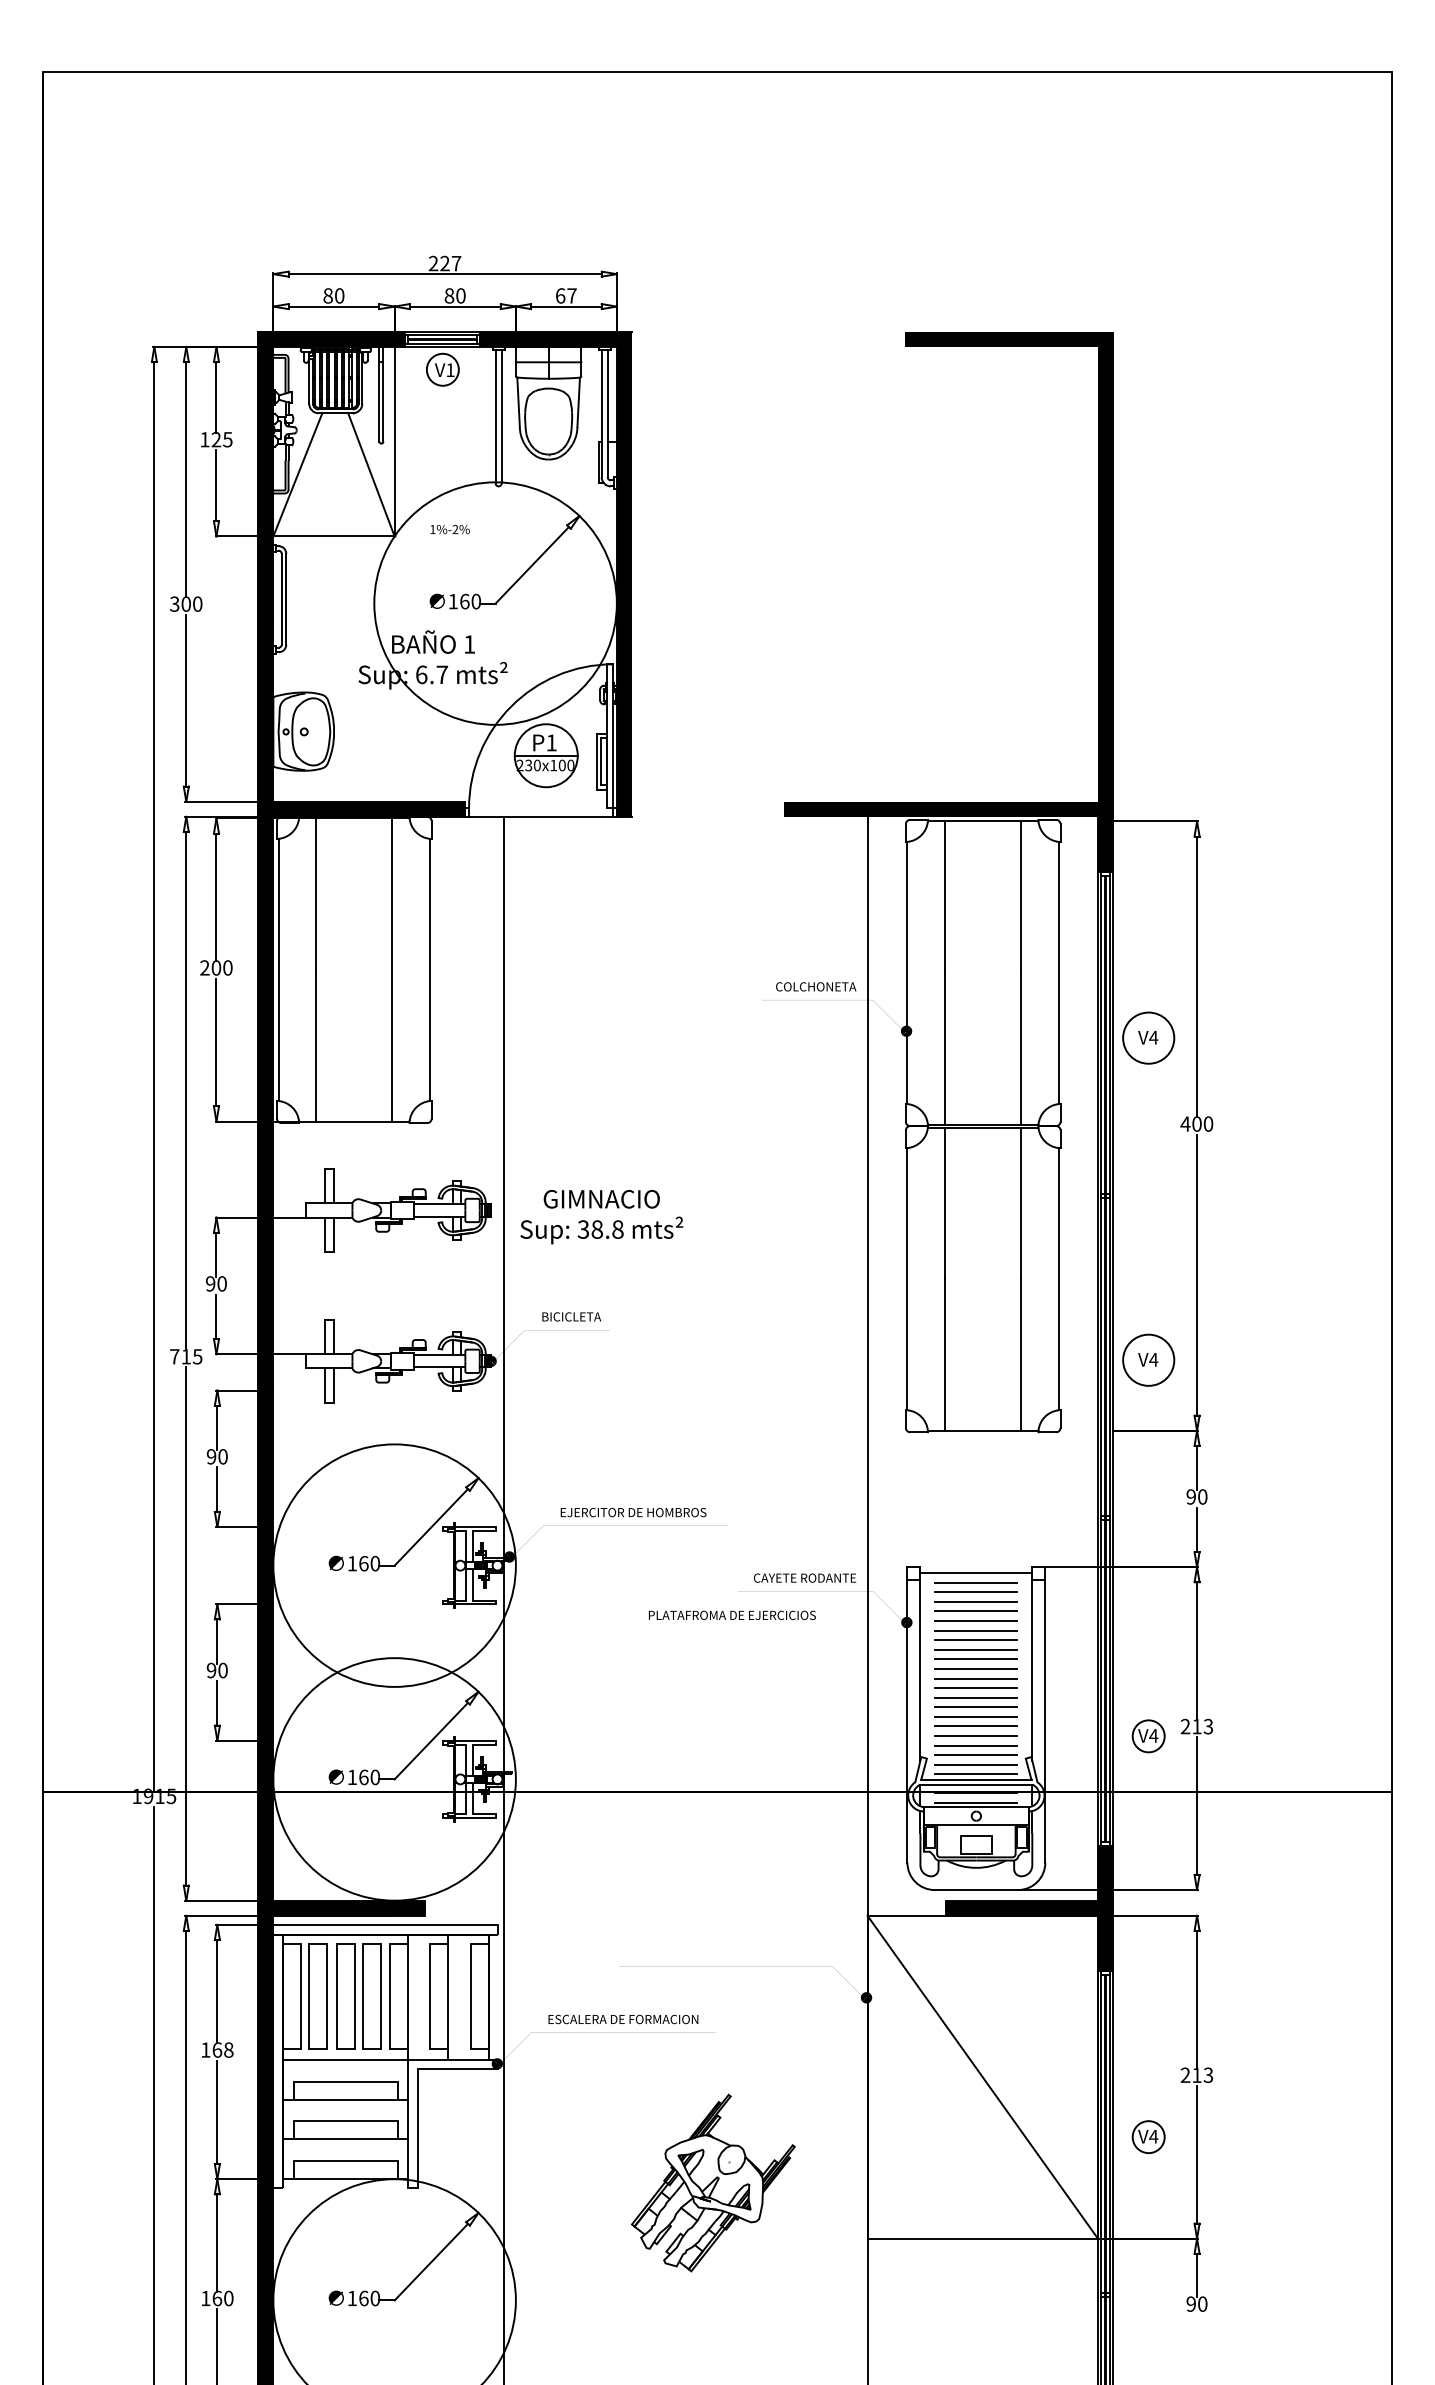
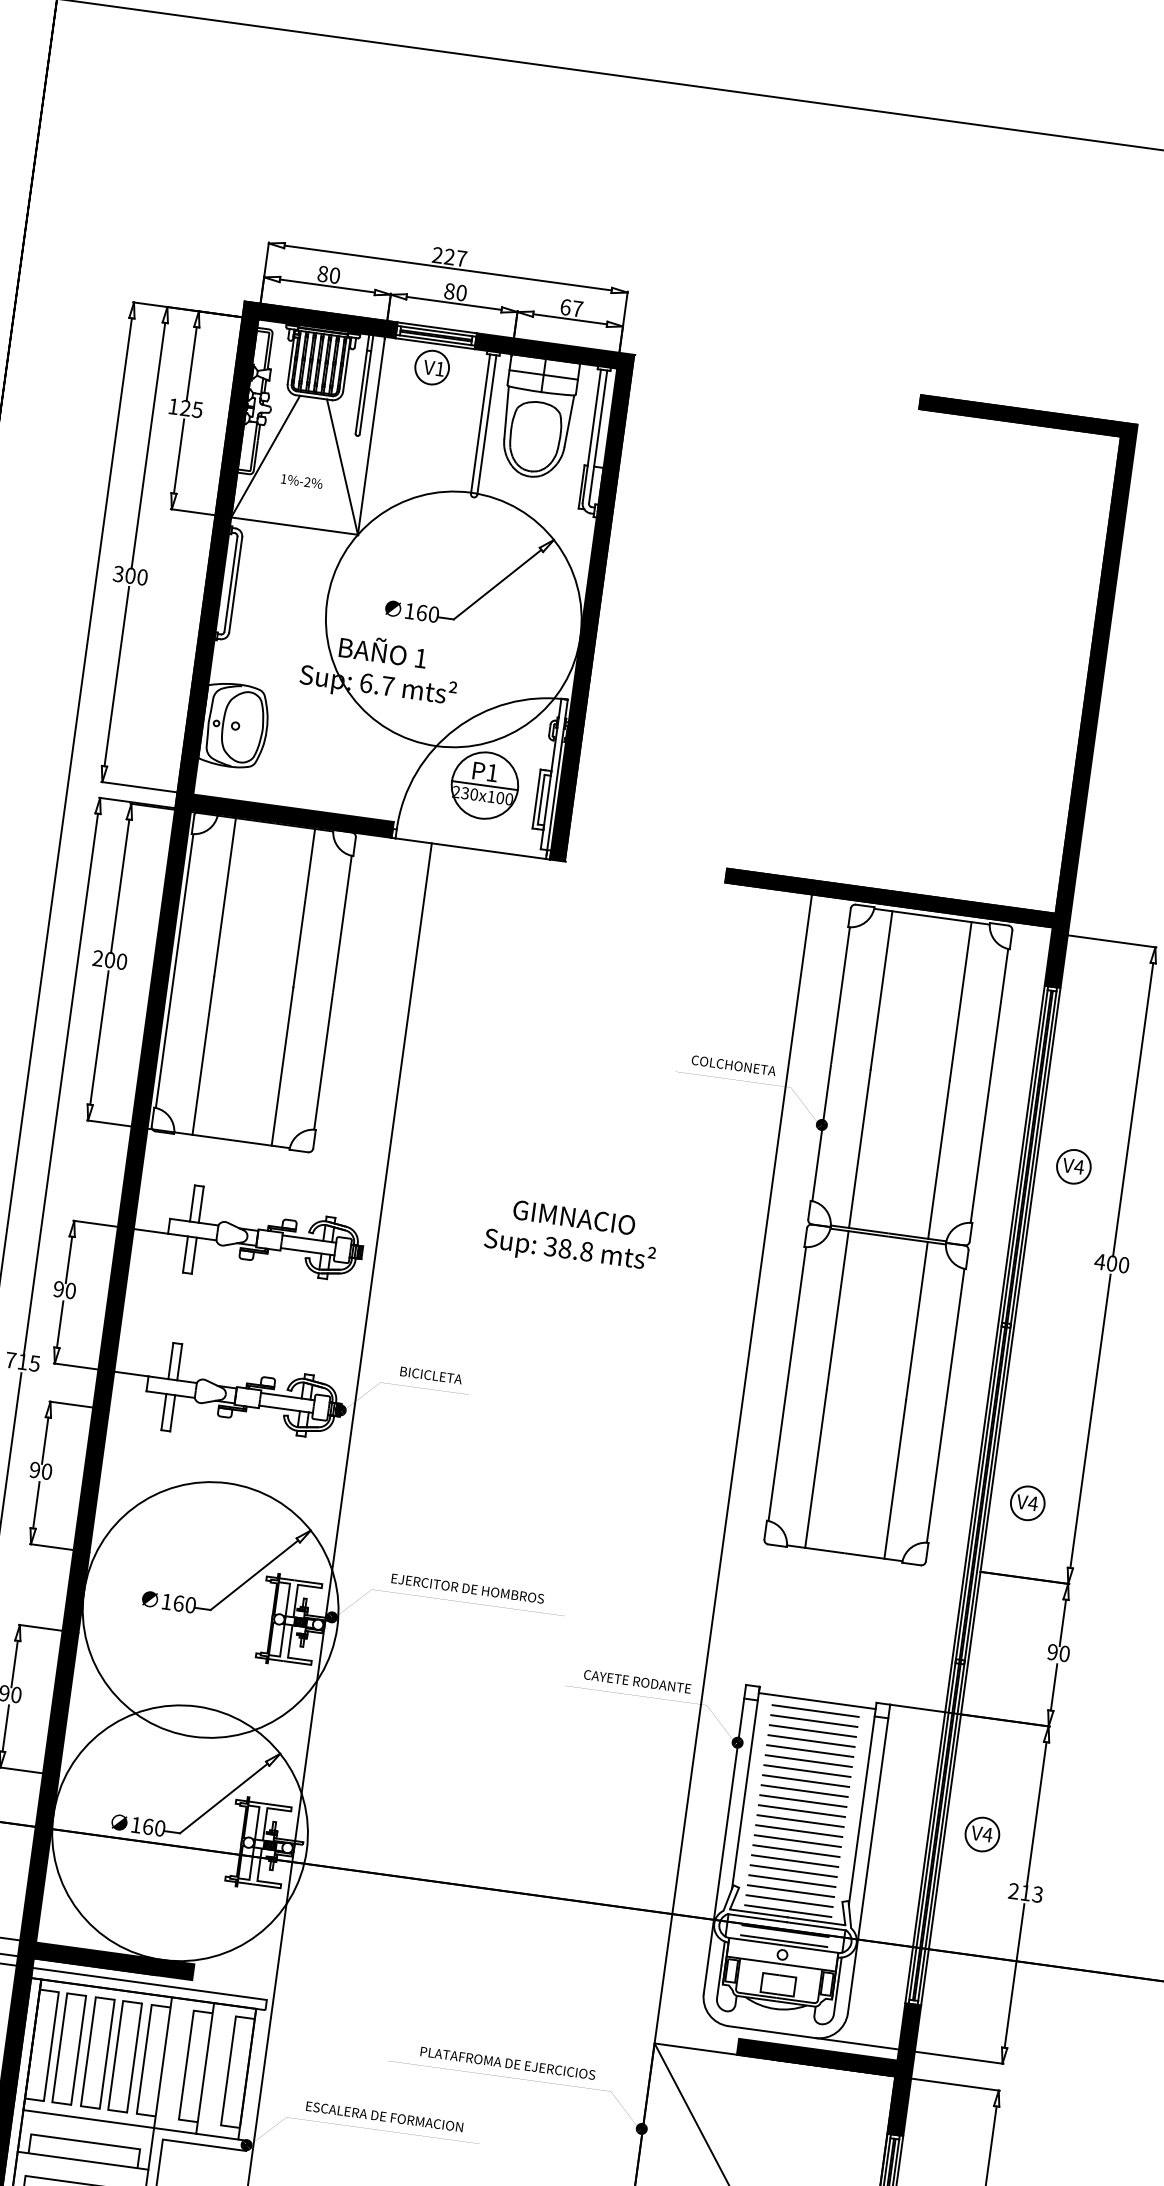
text: (449, 529) -> (301, 481), moved
circle: (1148, 1038) -> (1073, 1167), size x0.62
text: (601, 1217) -> (571, 1236), moved
circle: (1148, 1360) -> (1027, 1503), size x0.62
text: (732, 1614) -> (508, 2062), moved
part: (1148, 1736) -> (982, 1834), moved

